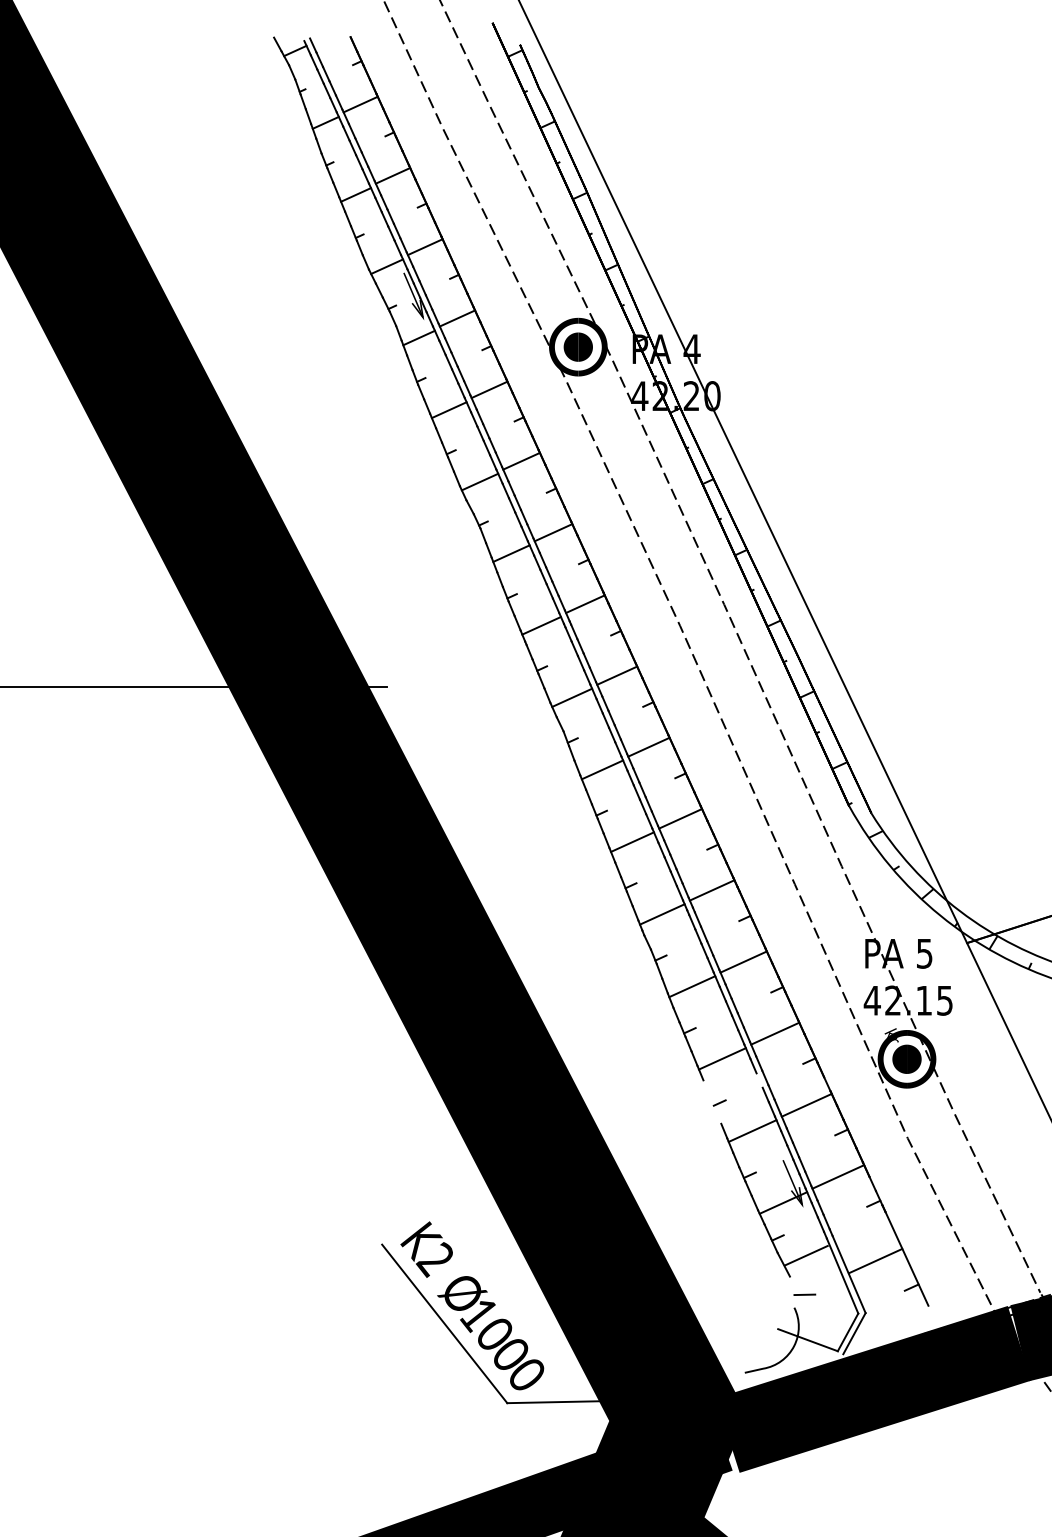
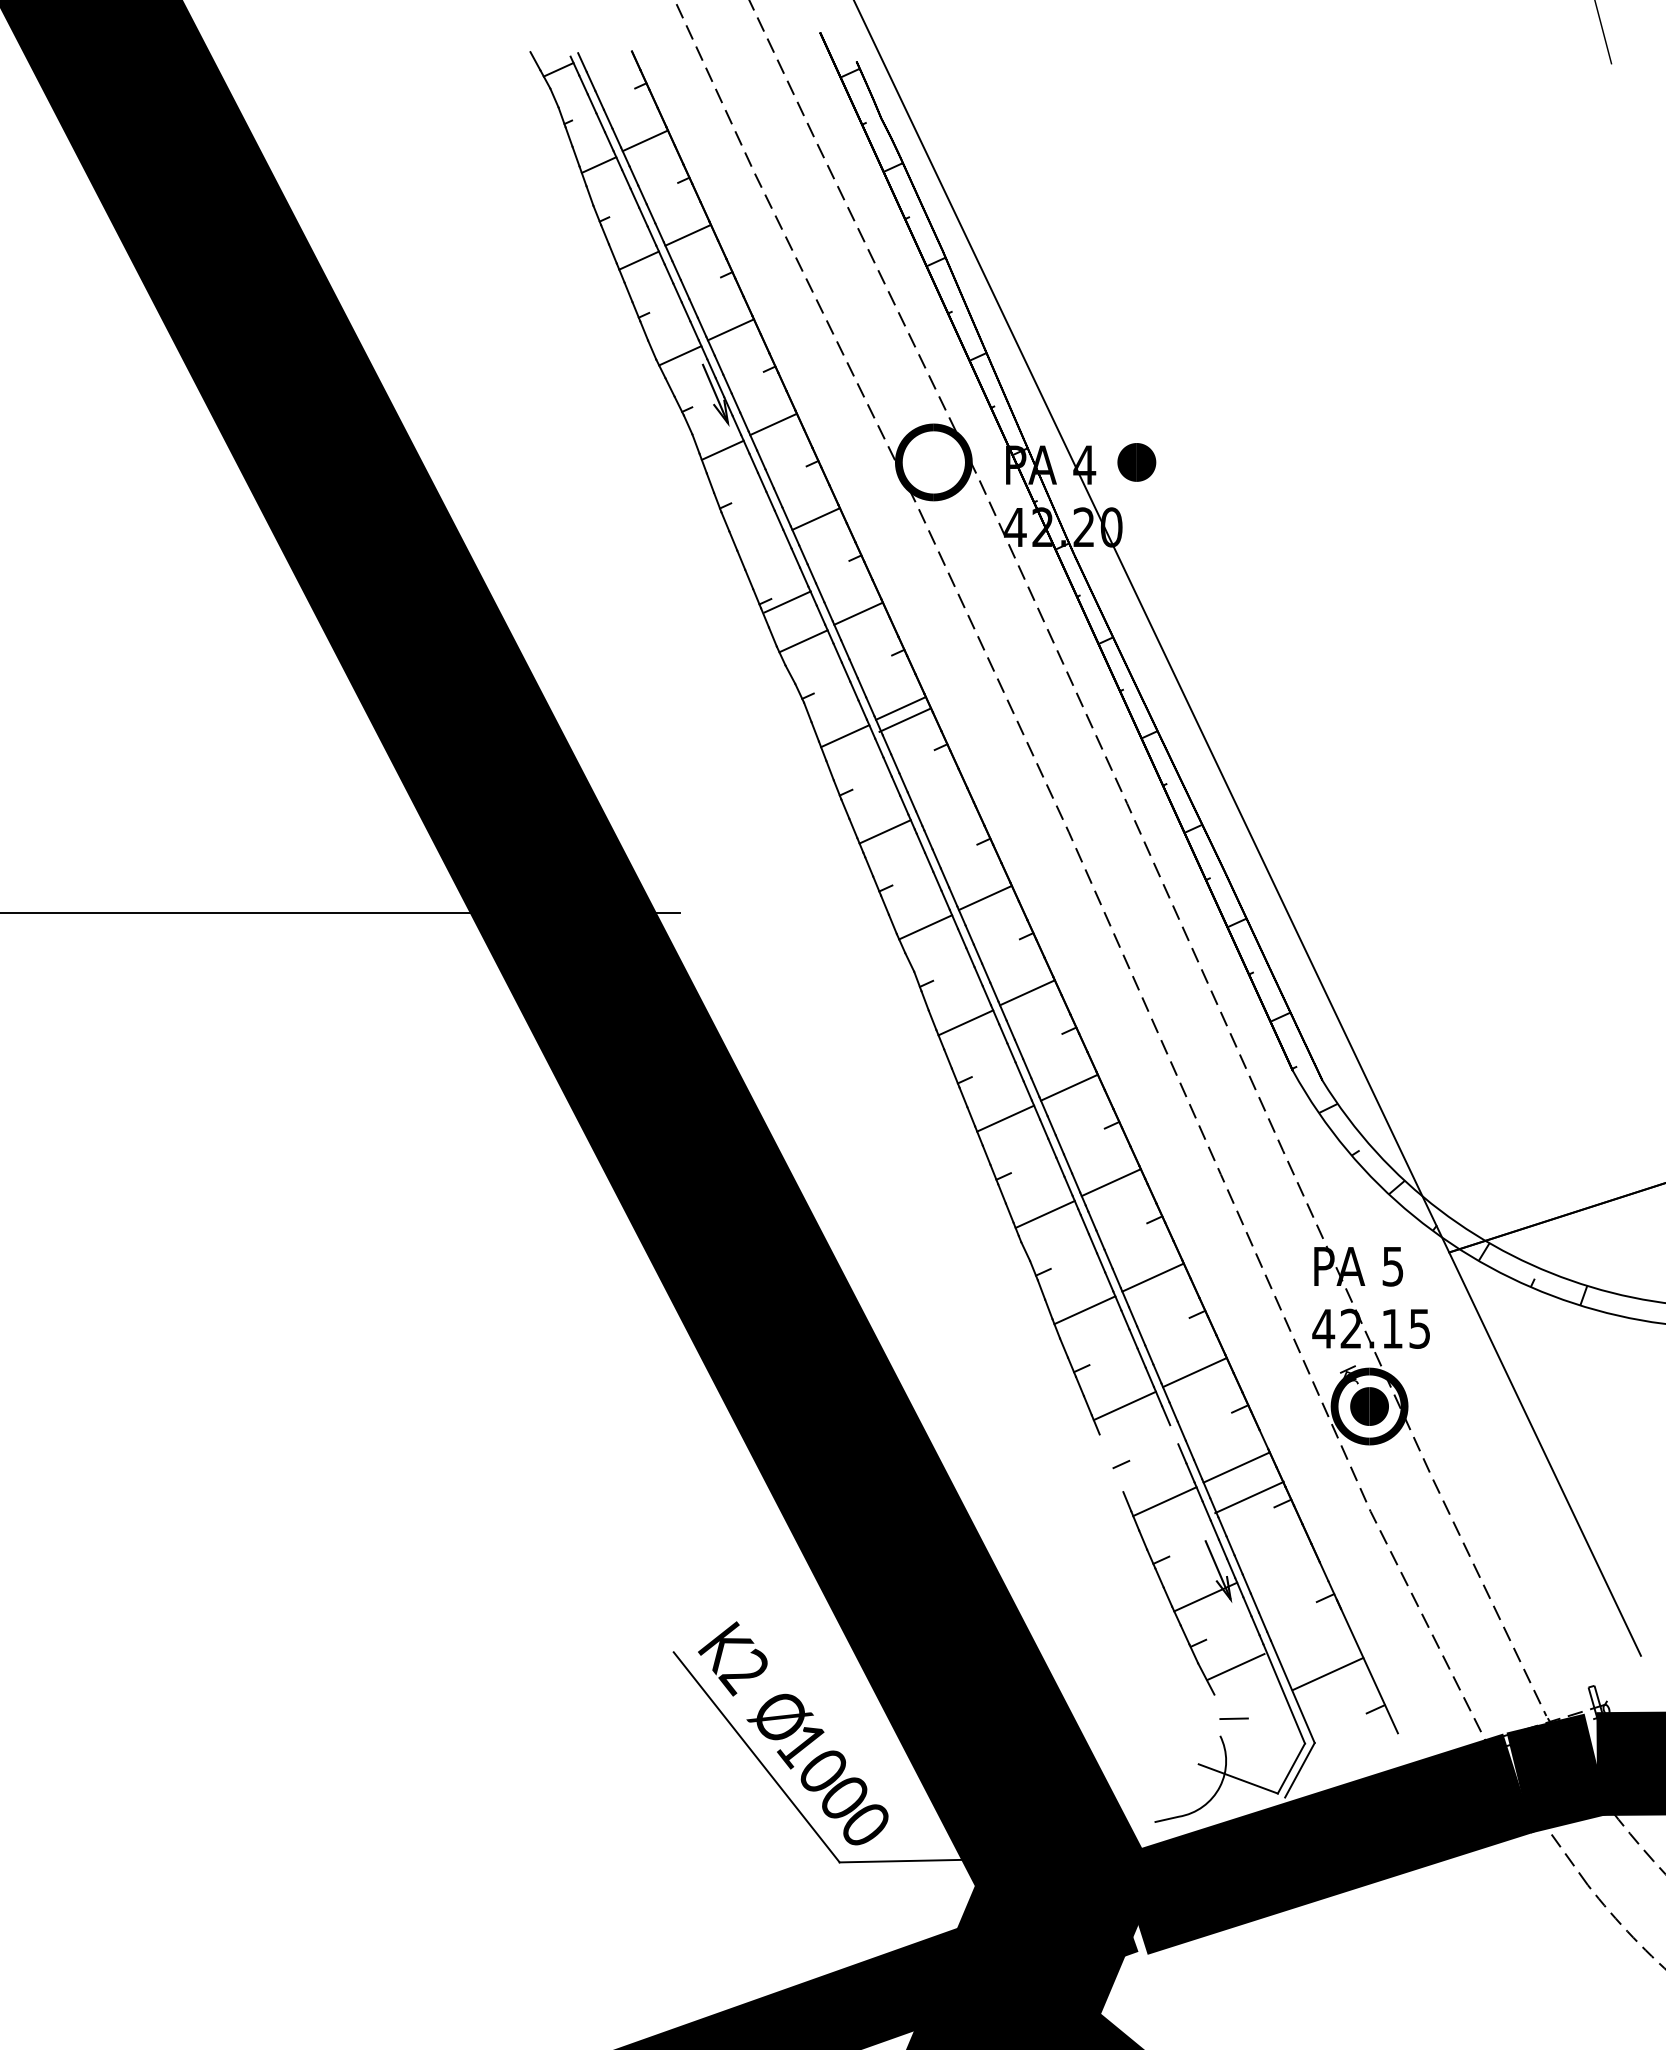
part: (578, 347) -> (1136, 462), moved
line: (449, 409) -> (787, 601), moved
line: (584, 603) -> (904, 719), moved
line: (838, 1176) -> (1249, 1497), moved

